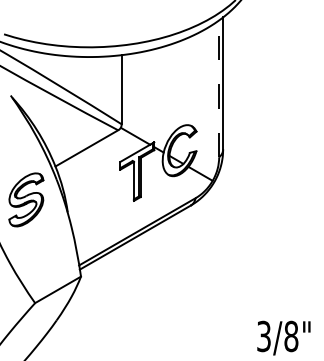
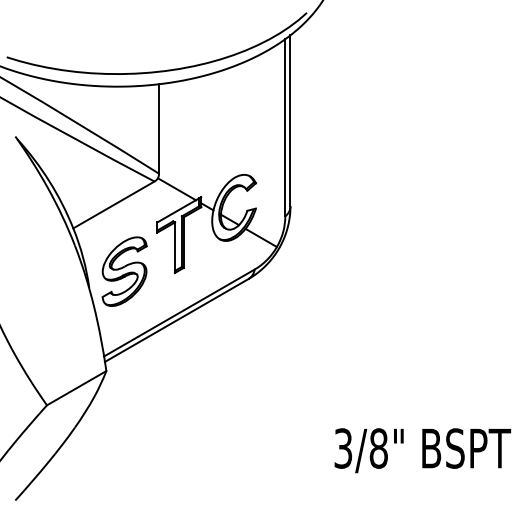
line: (219, 88) -> (285, 127), dashed -> solid
part: (26, 199) -> (124, 271), moved

